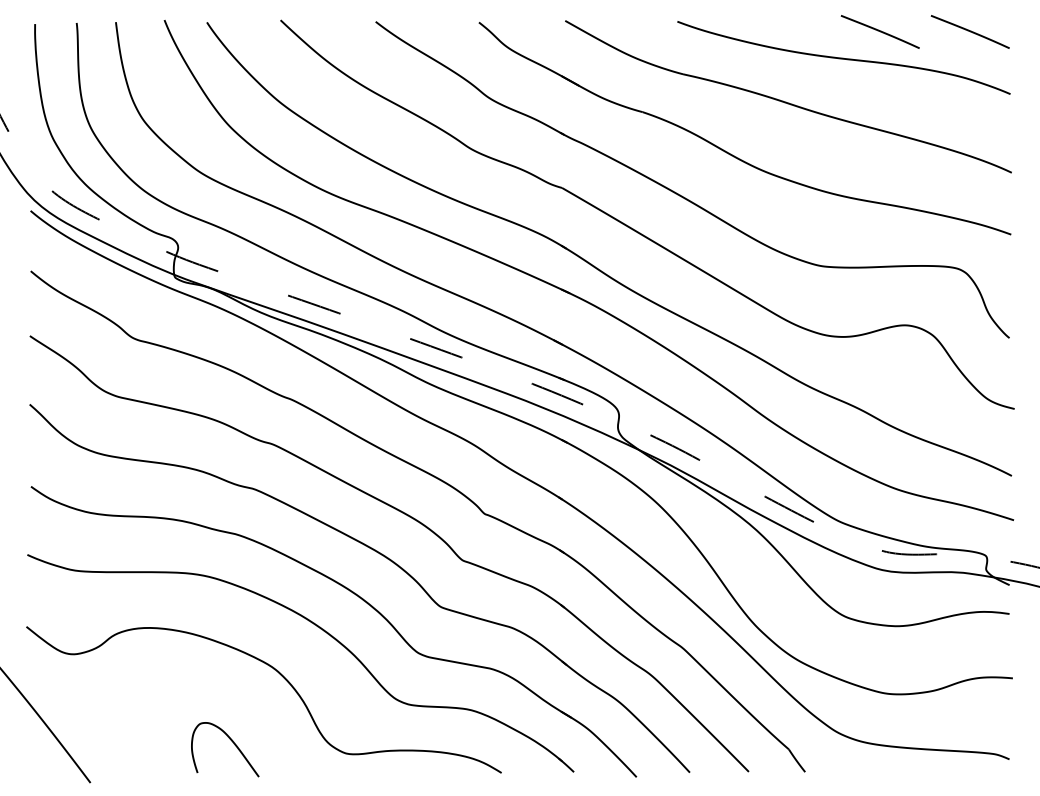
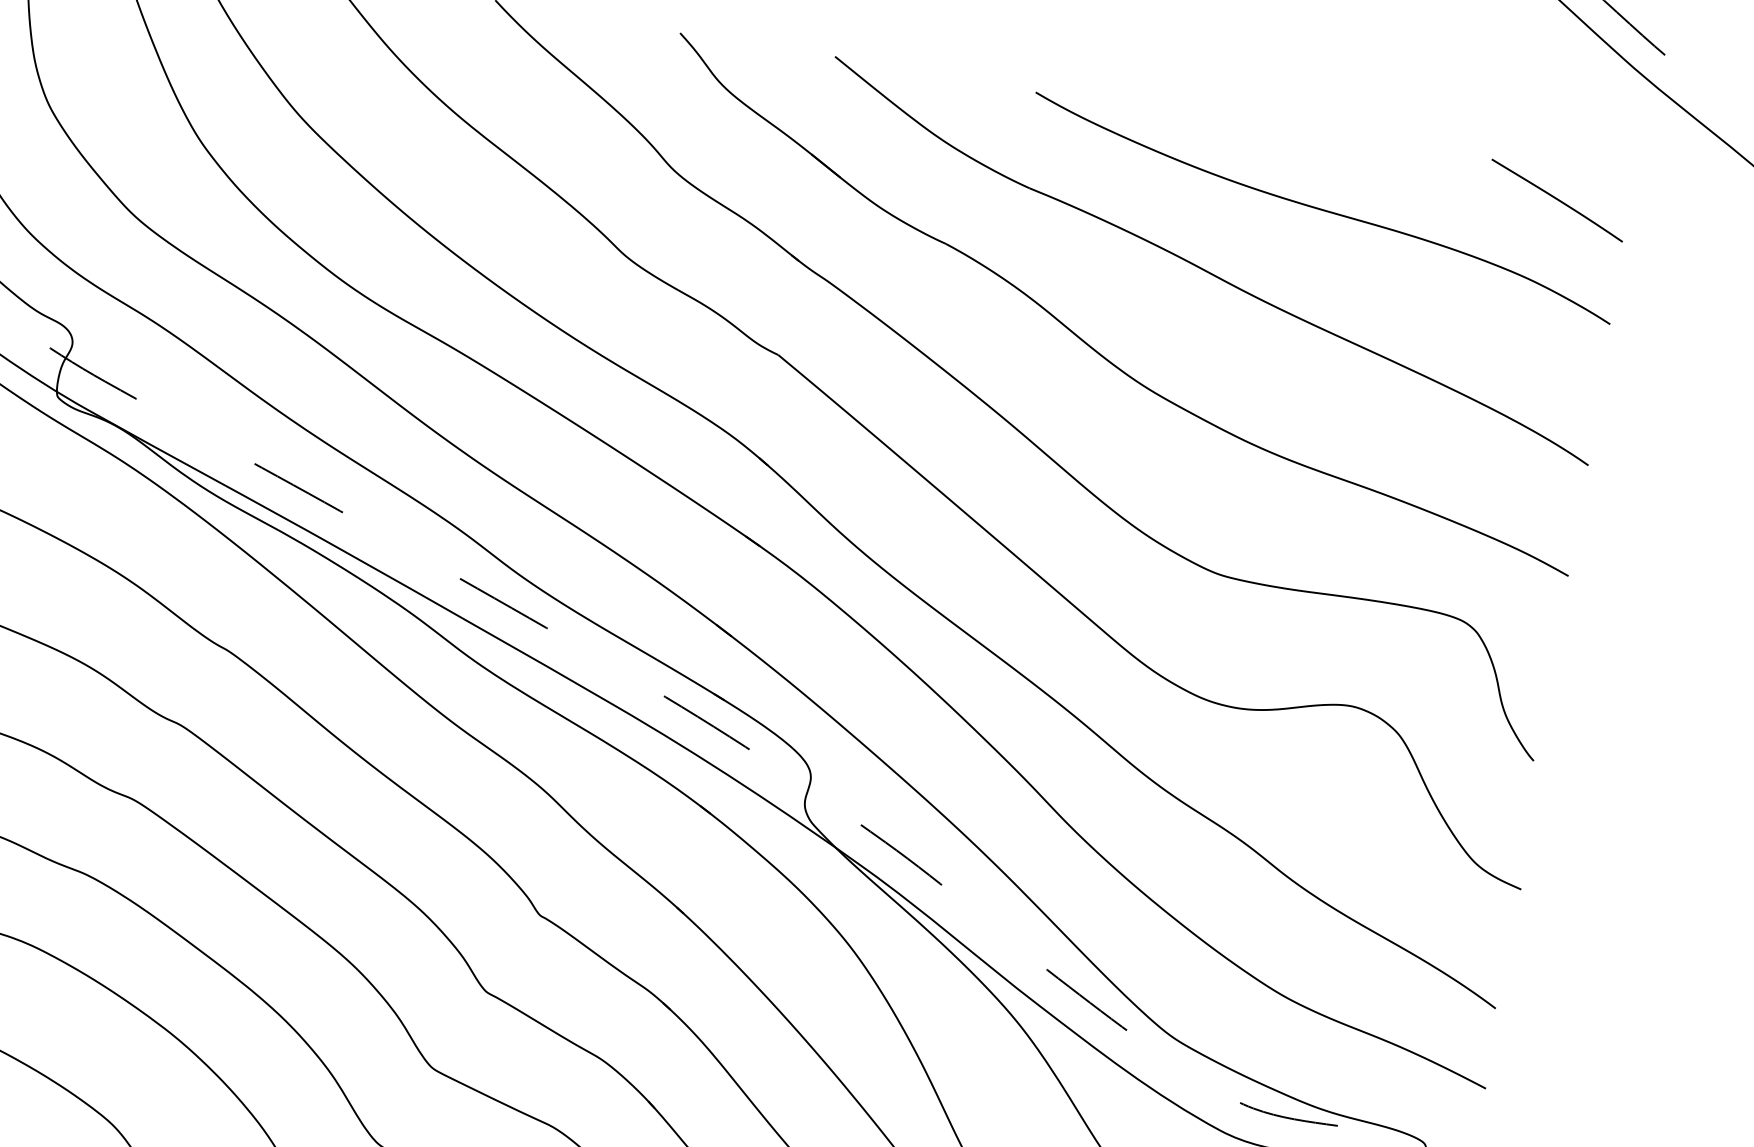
line: (879, 31) -> (1394, 171), removed

